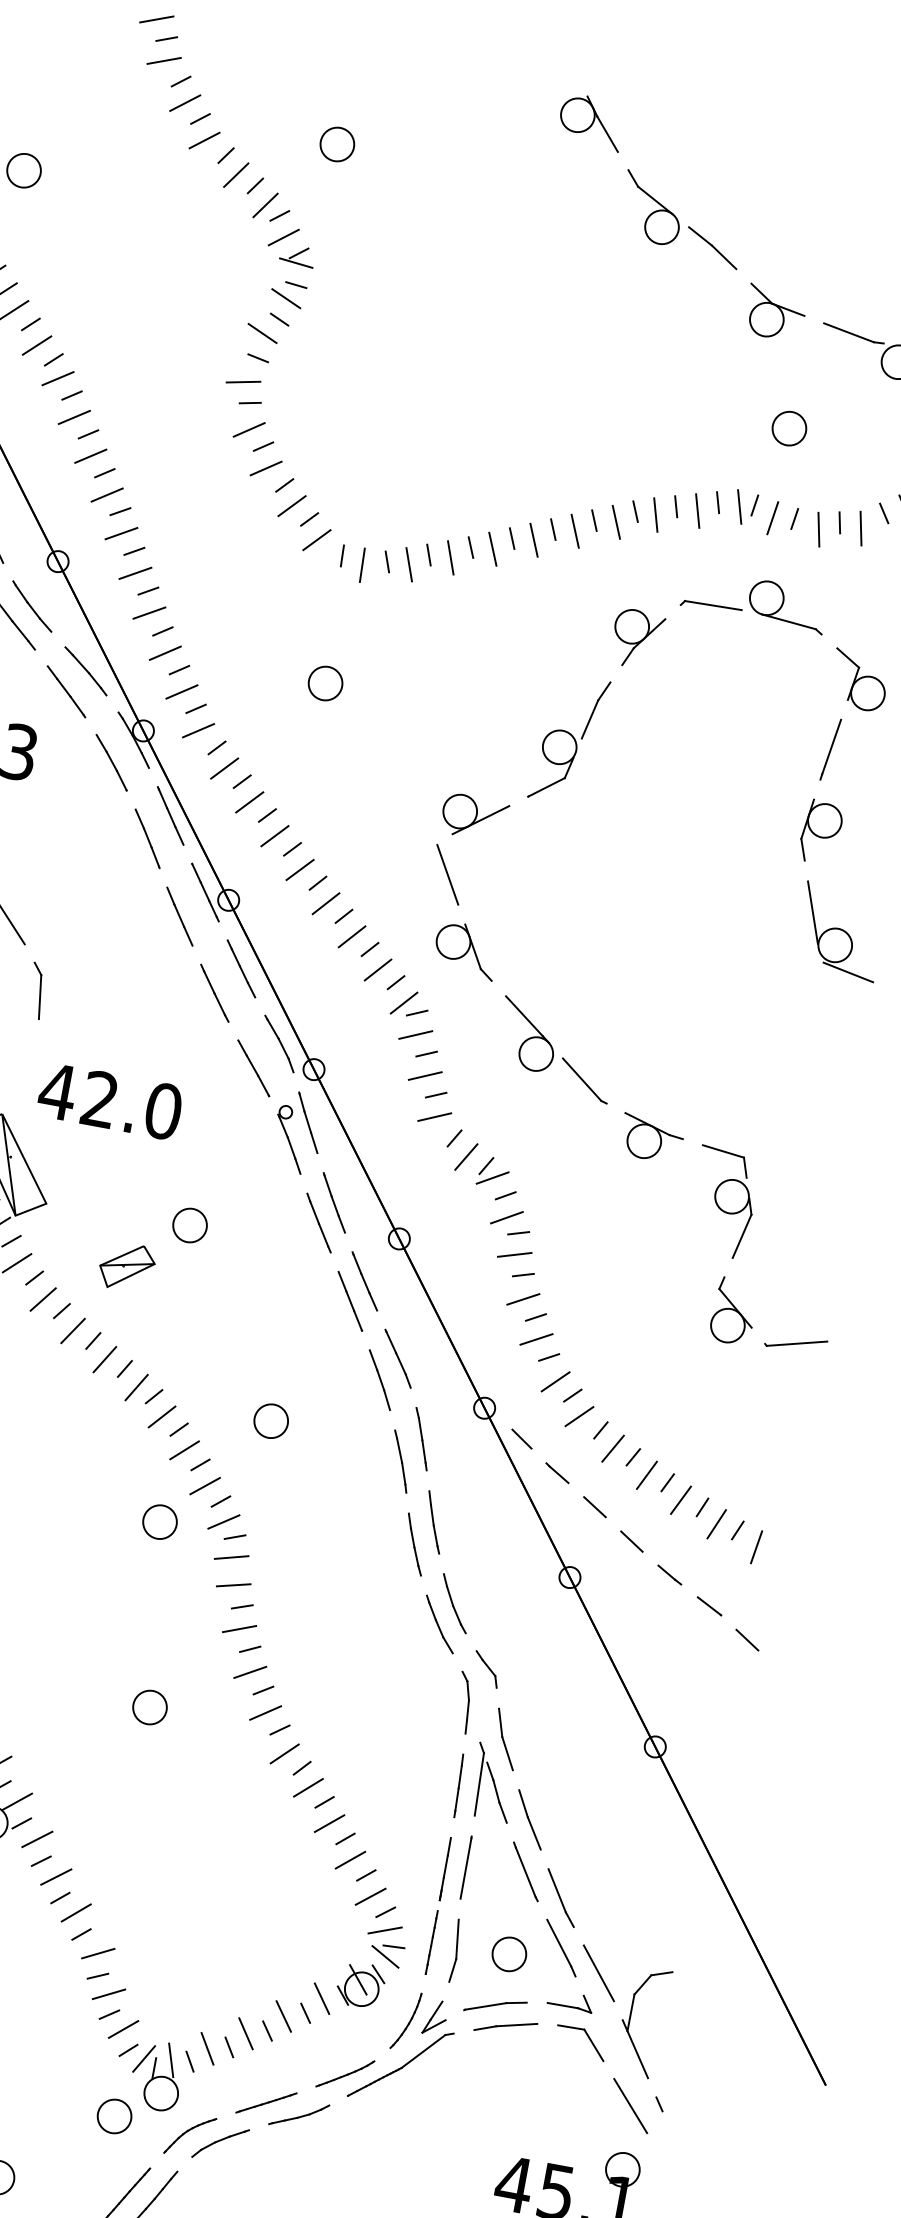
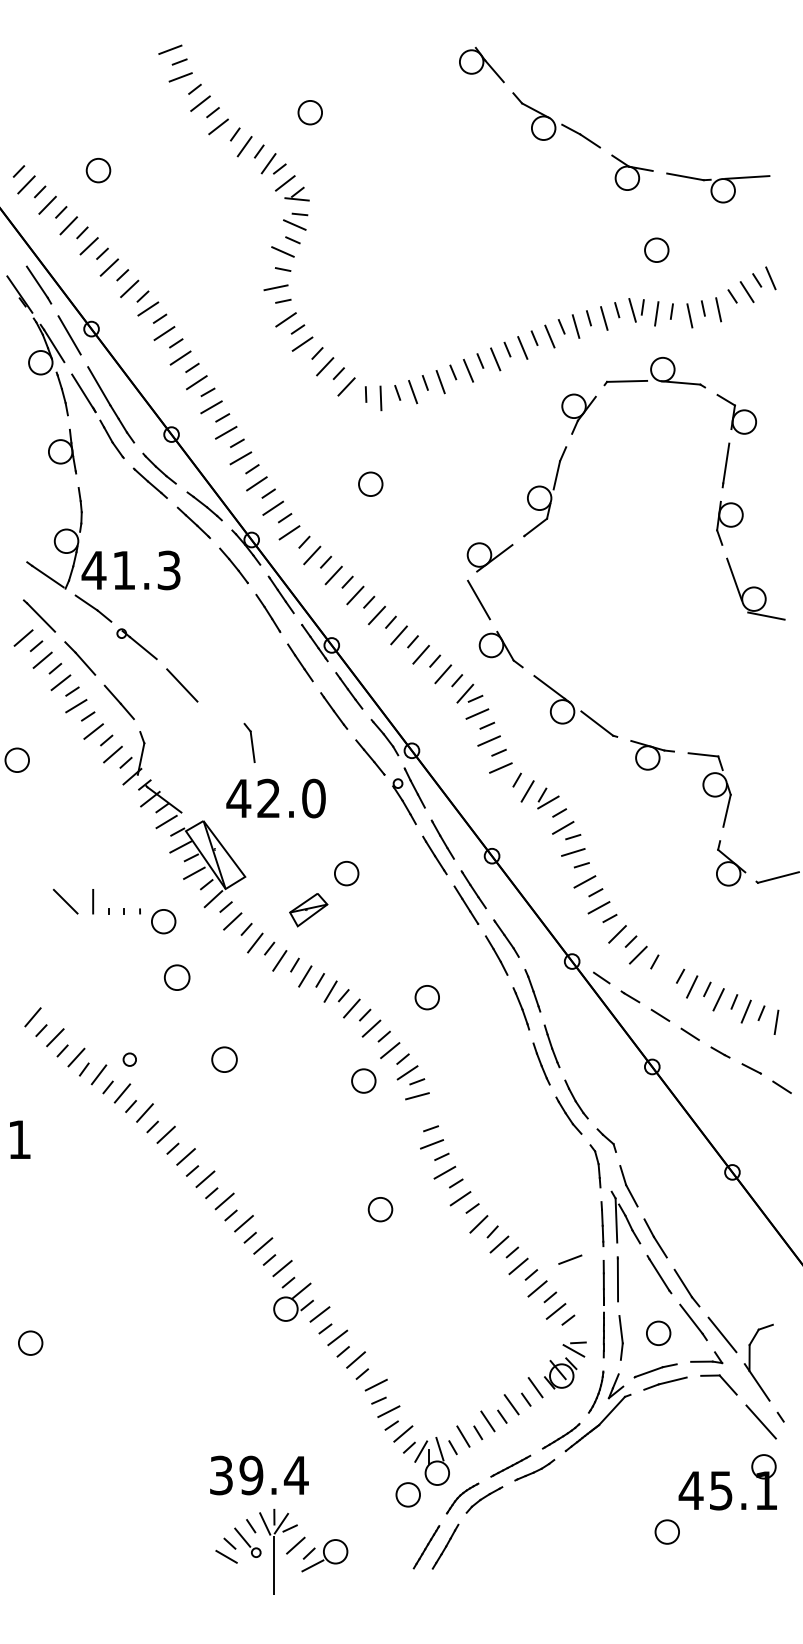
part: (36, 990) -> (249, 742), moved
line: (613, 1447) -> (665, 972), removed
line: (233, 1584) -> (422, 1114), removed
line: (385, 1930) -> (570, 1259), moved

